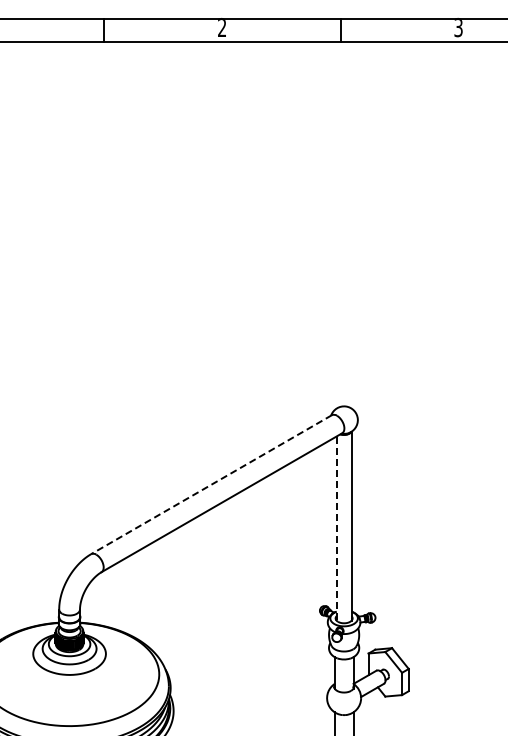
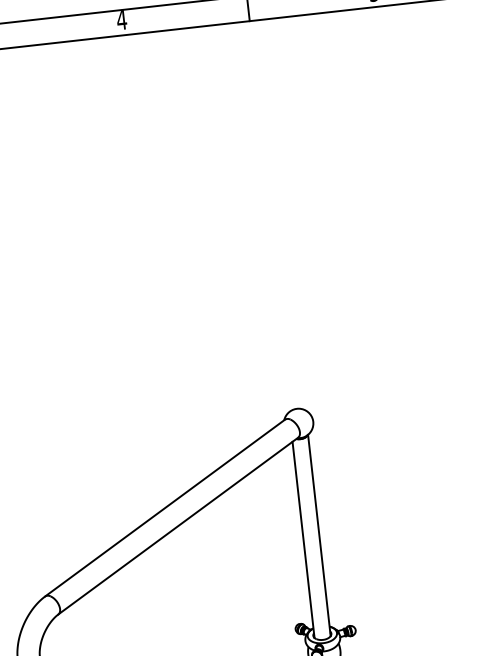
text: (221, 28) -> (121, 20), 2 -> 4
line: (211, 484) -> (165, 507), dashed -> solid
line: (336, 529) -> (303, 540), dashed -> solid

